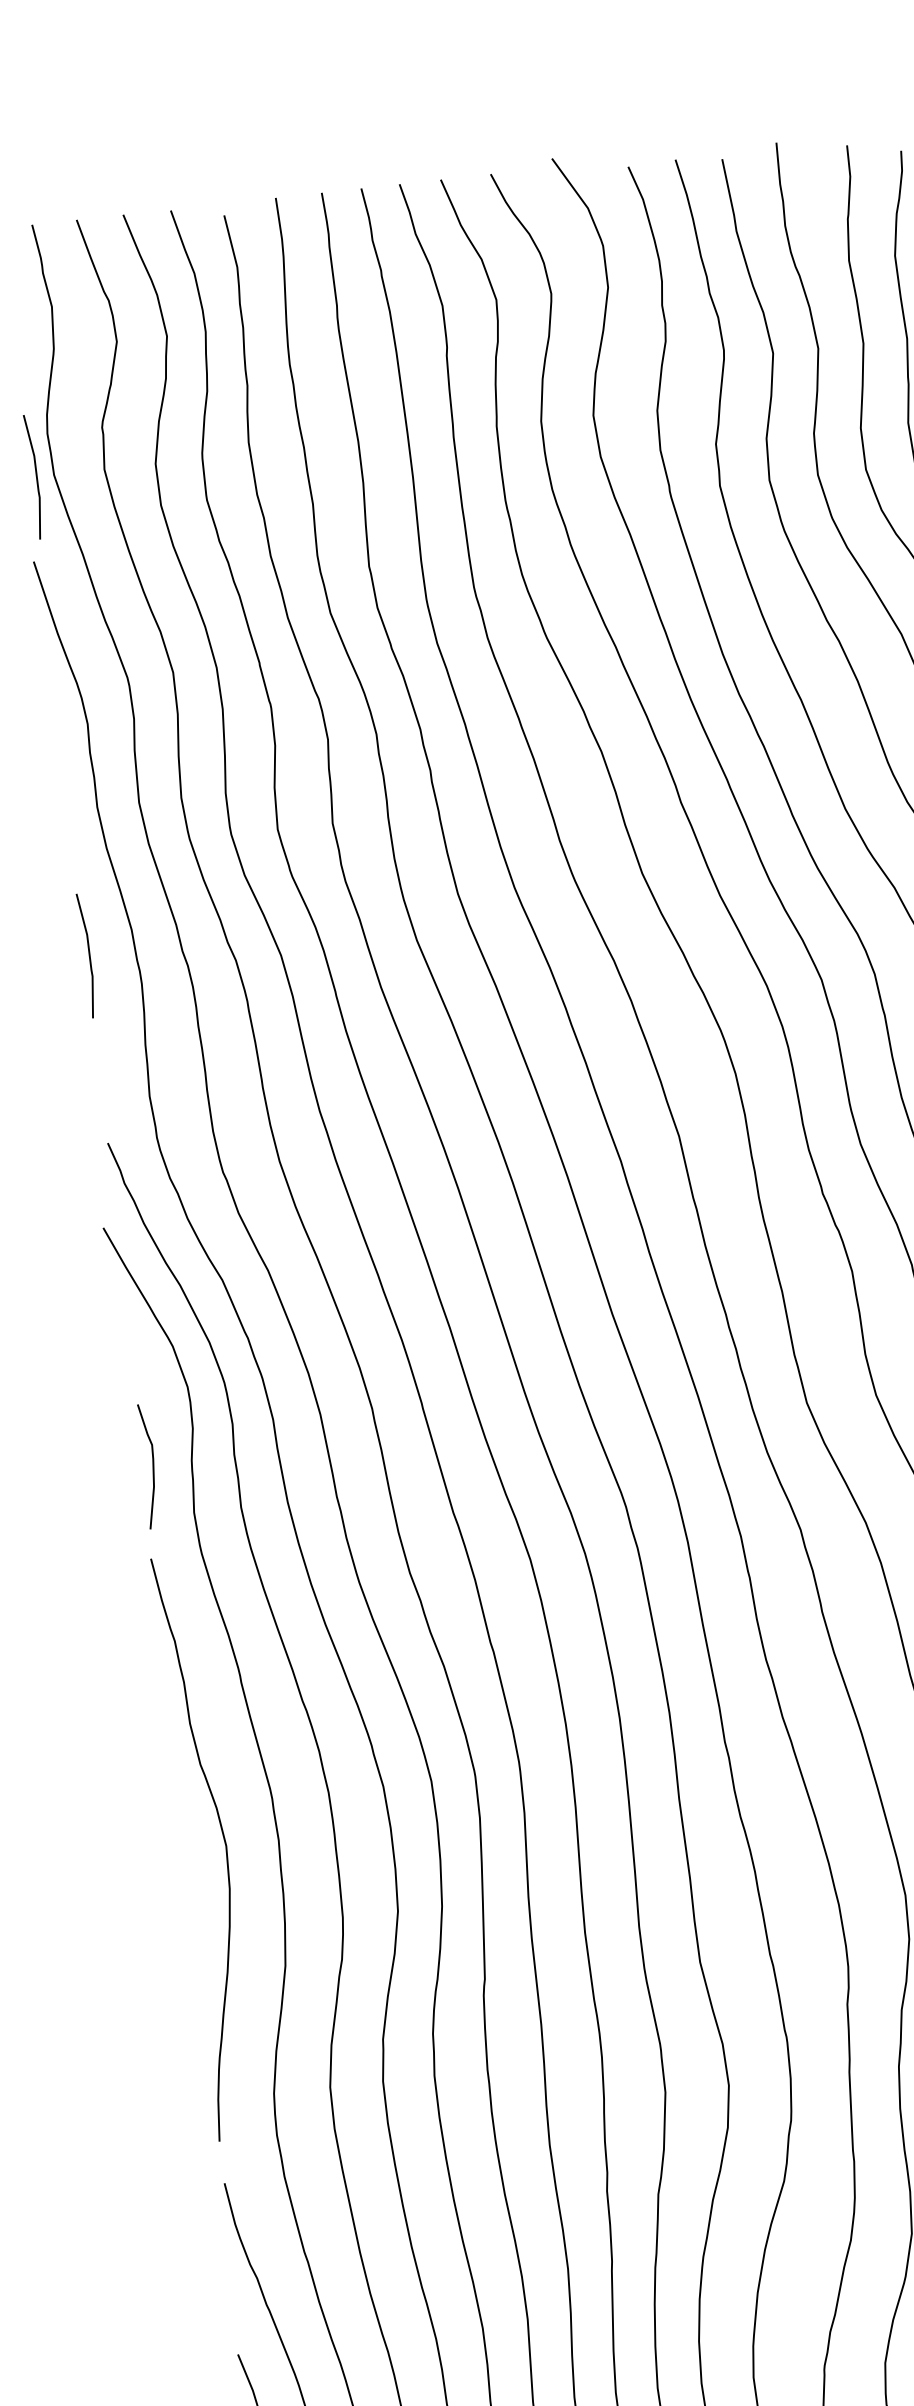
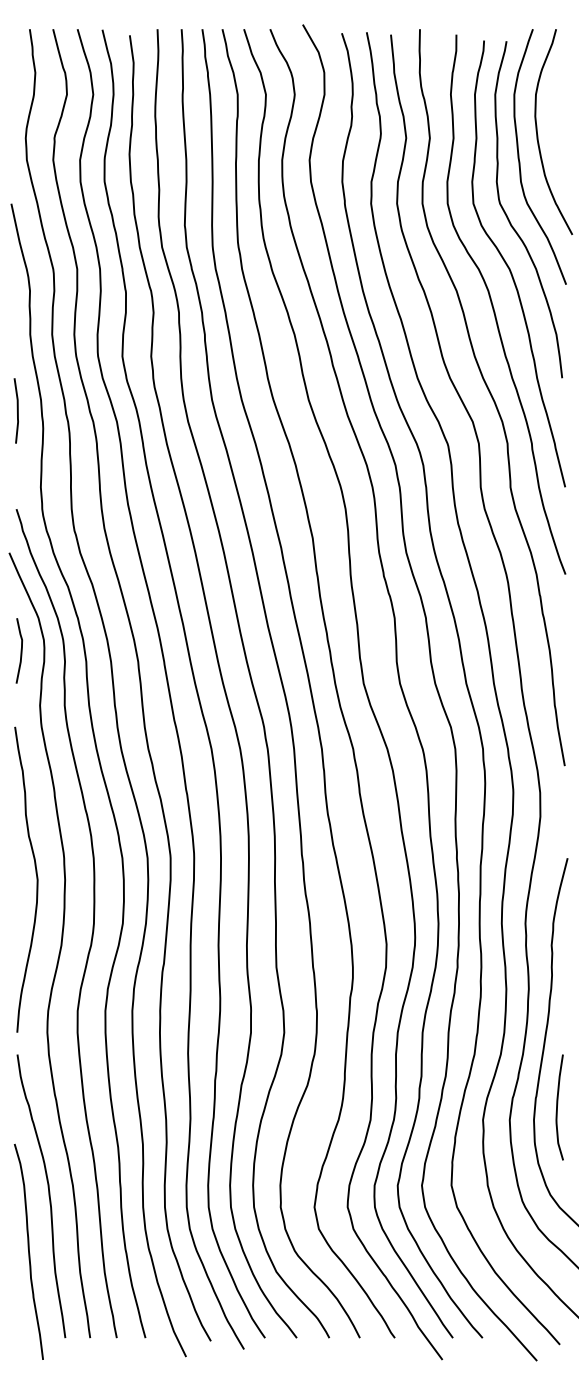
line: (34, 476) -> (16, 159), removed
curve: (151, 1465) -> (20, 650), moved

